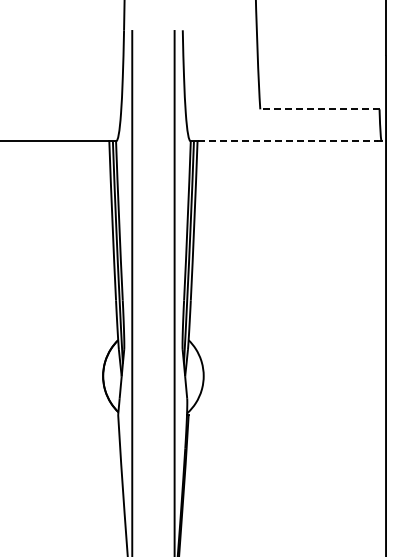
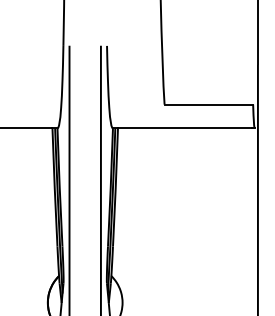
line: (319, 109) -> (208, 104), dashed -> solid
line: (288, 141) -> (185, 128), dashed -> solid

